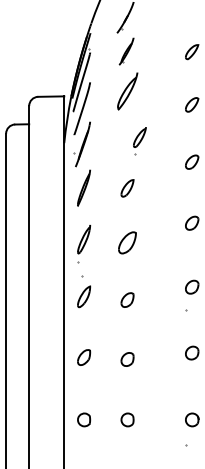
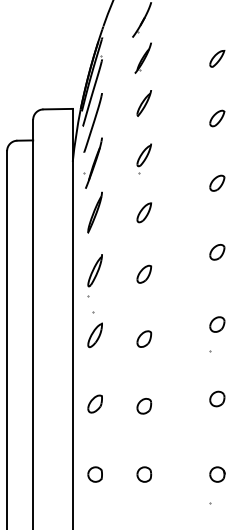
part: (126, 91) -> (143, 103), size x0.62
part: (139, 140) -> (143, 158), moved
part: (127, 242) -> (144, 273), size x0.71

